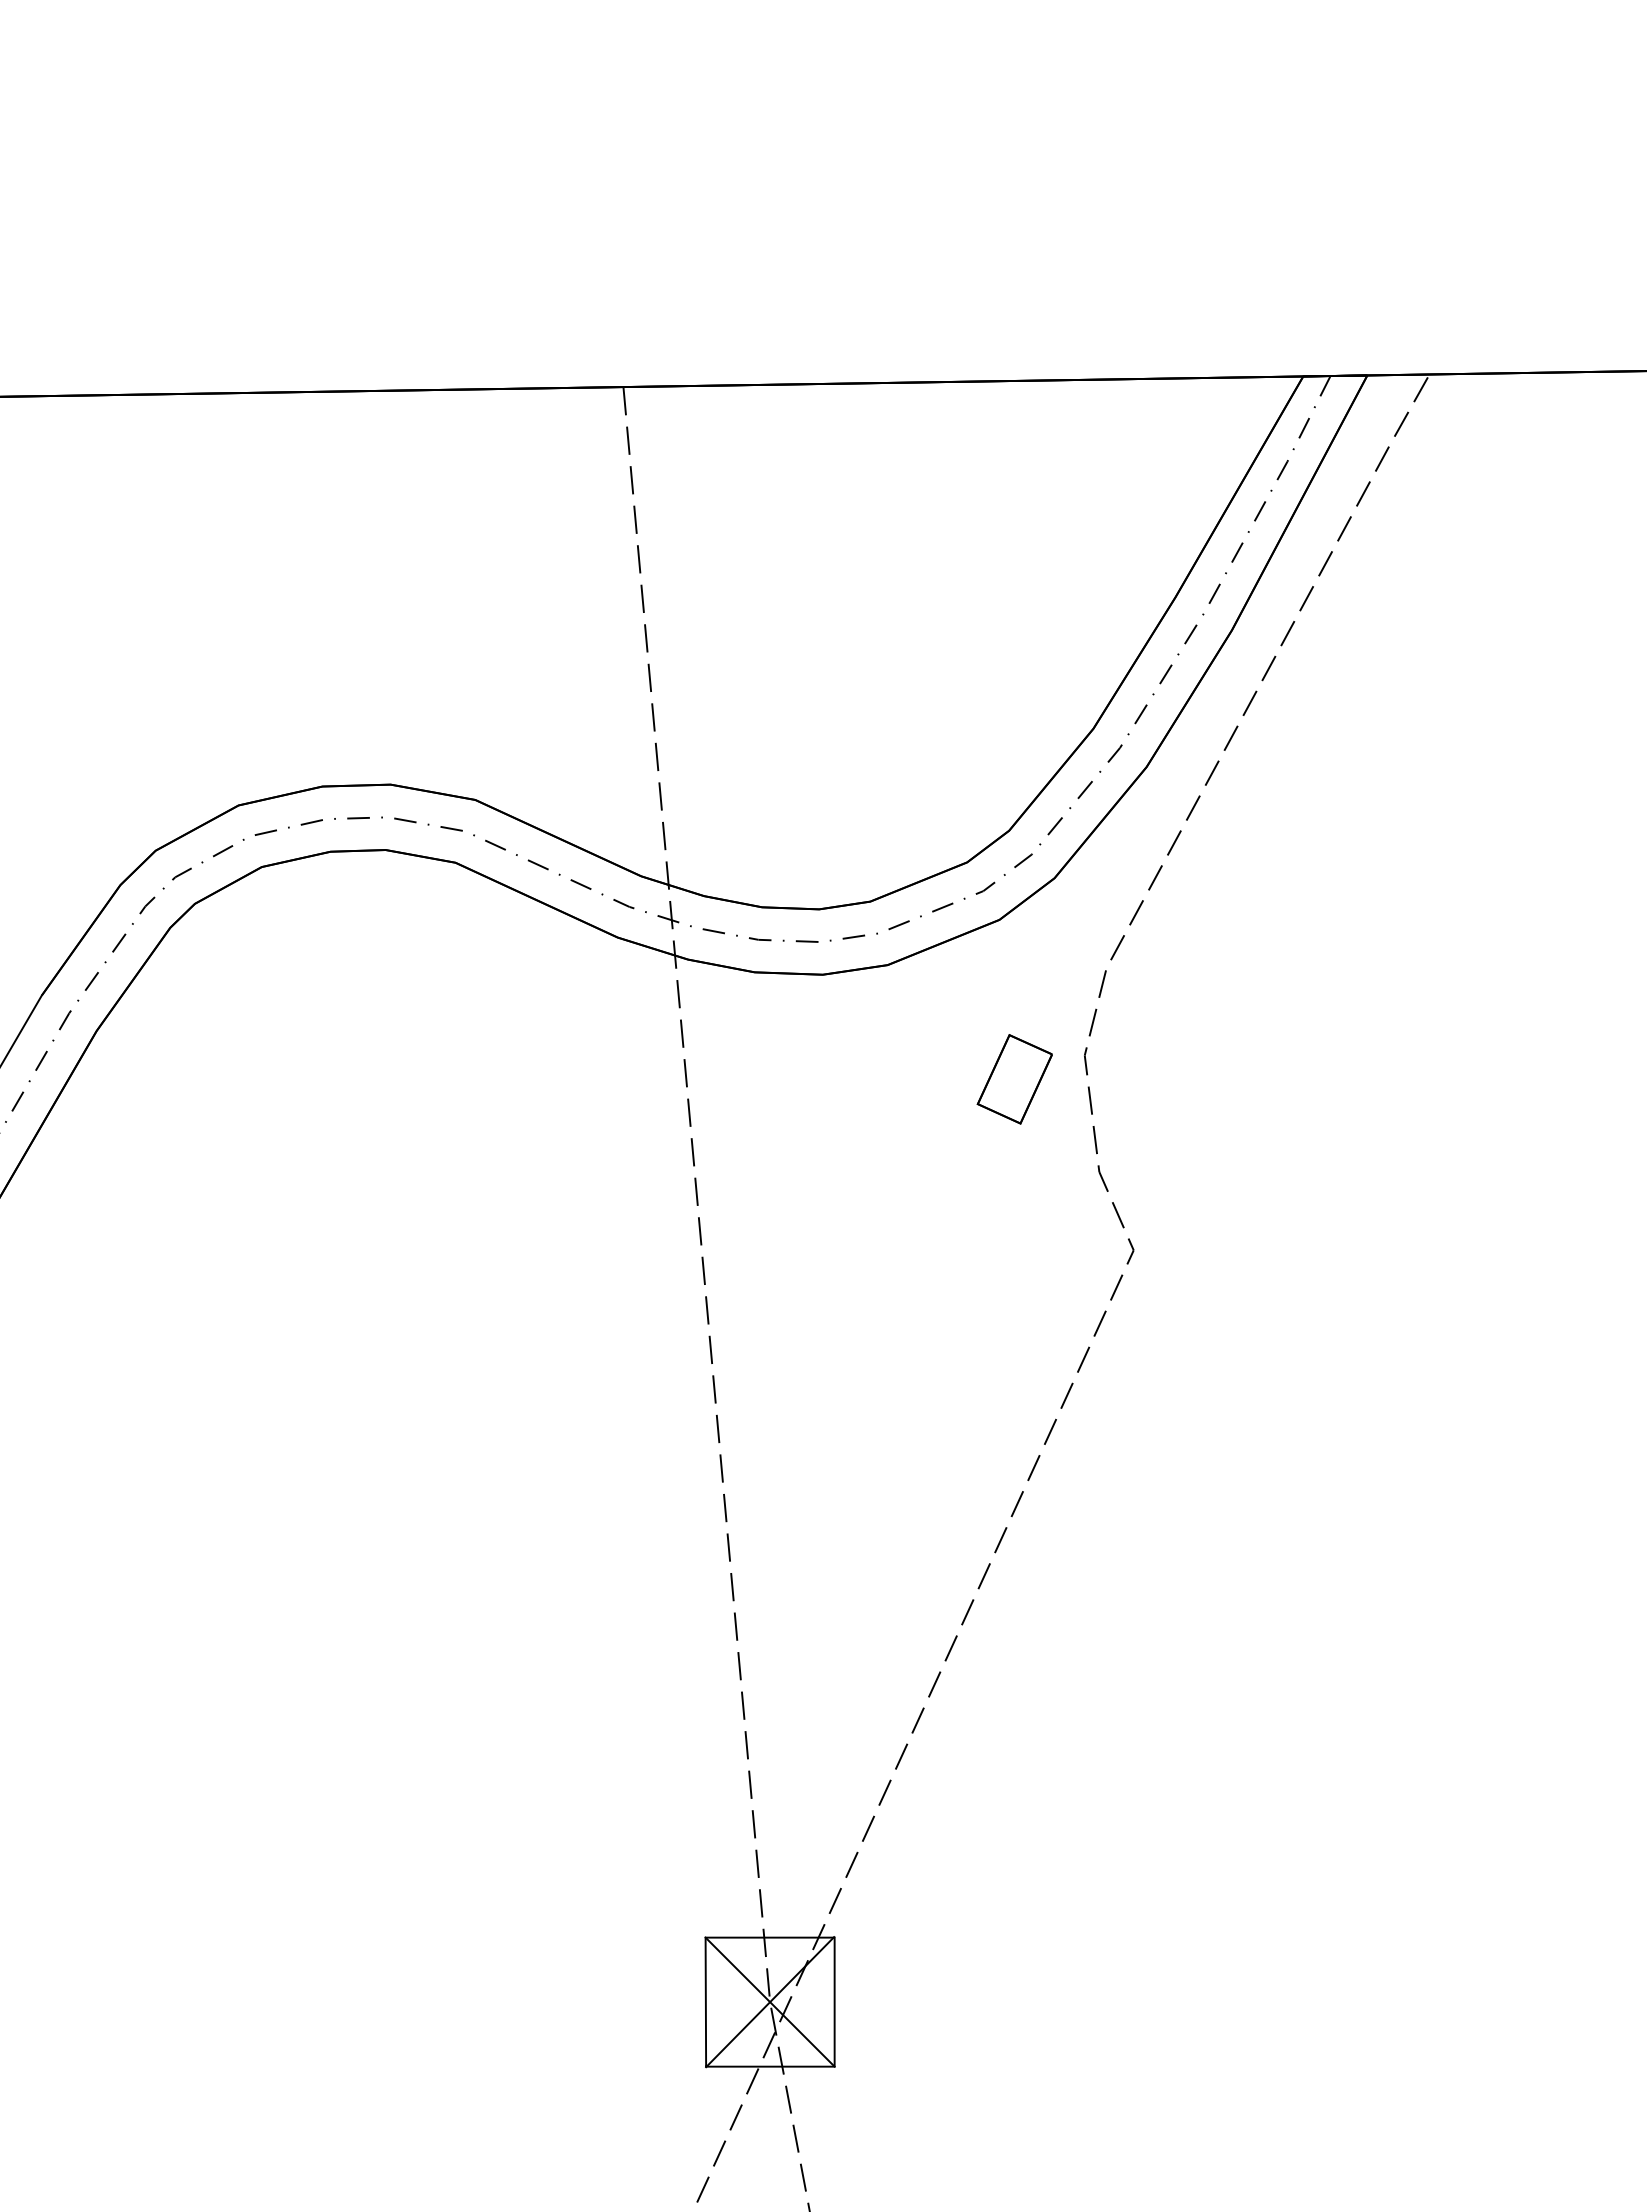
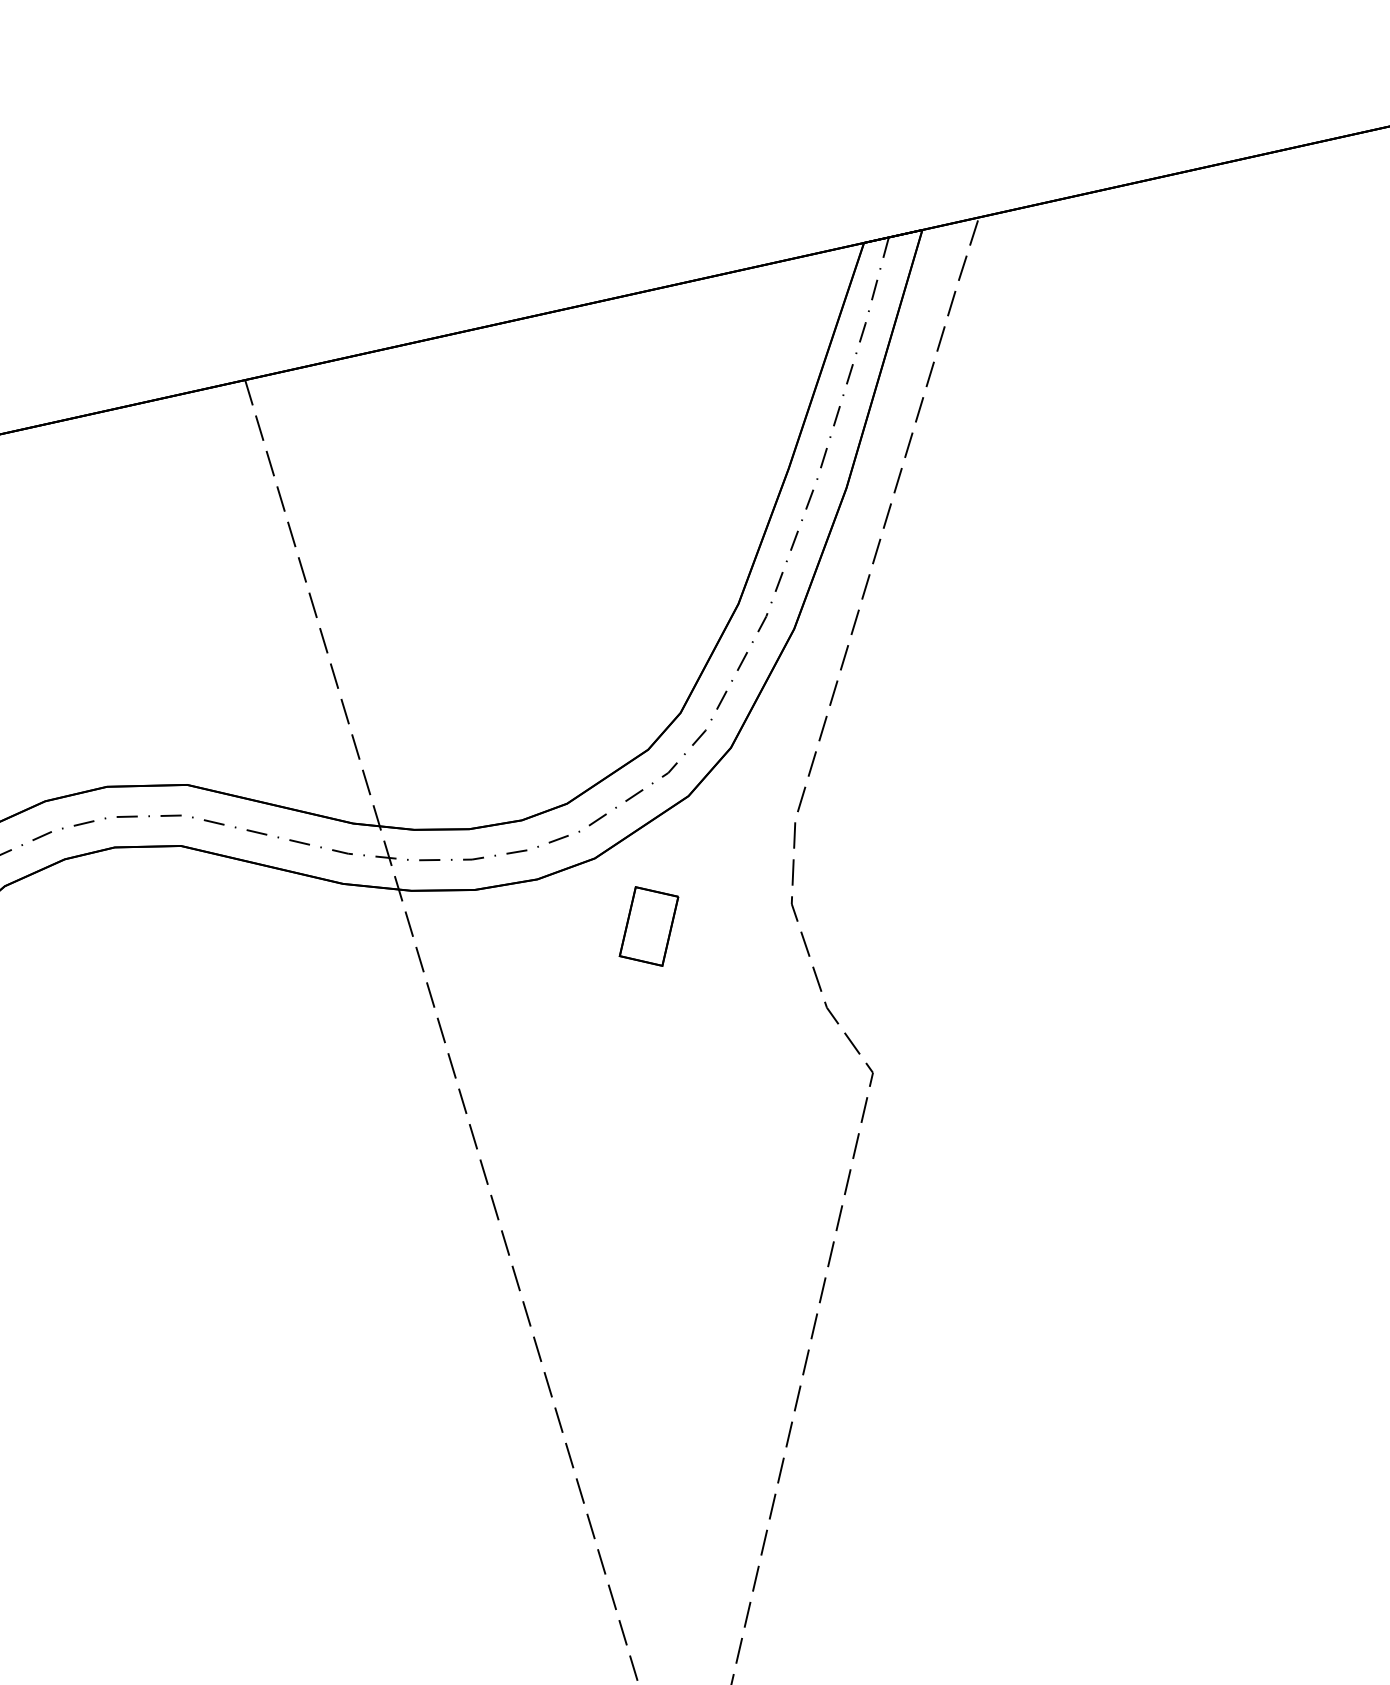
part: (1014, 1079) -> (648, 926), moved

